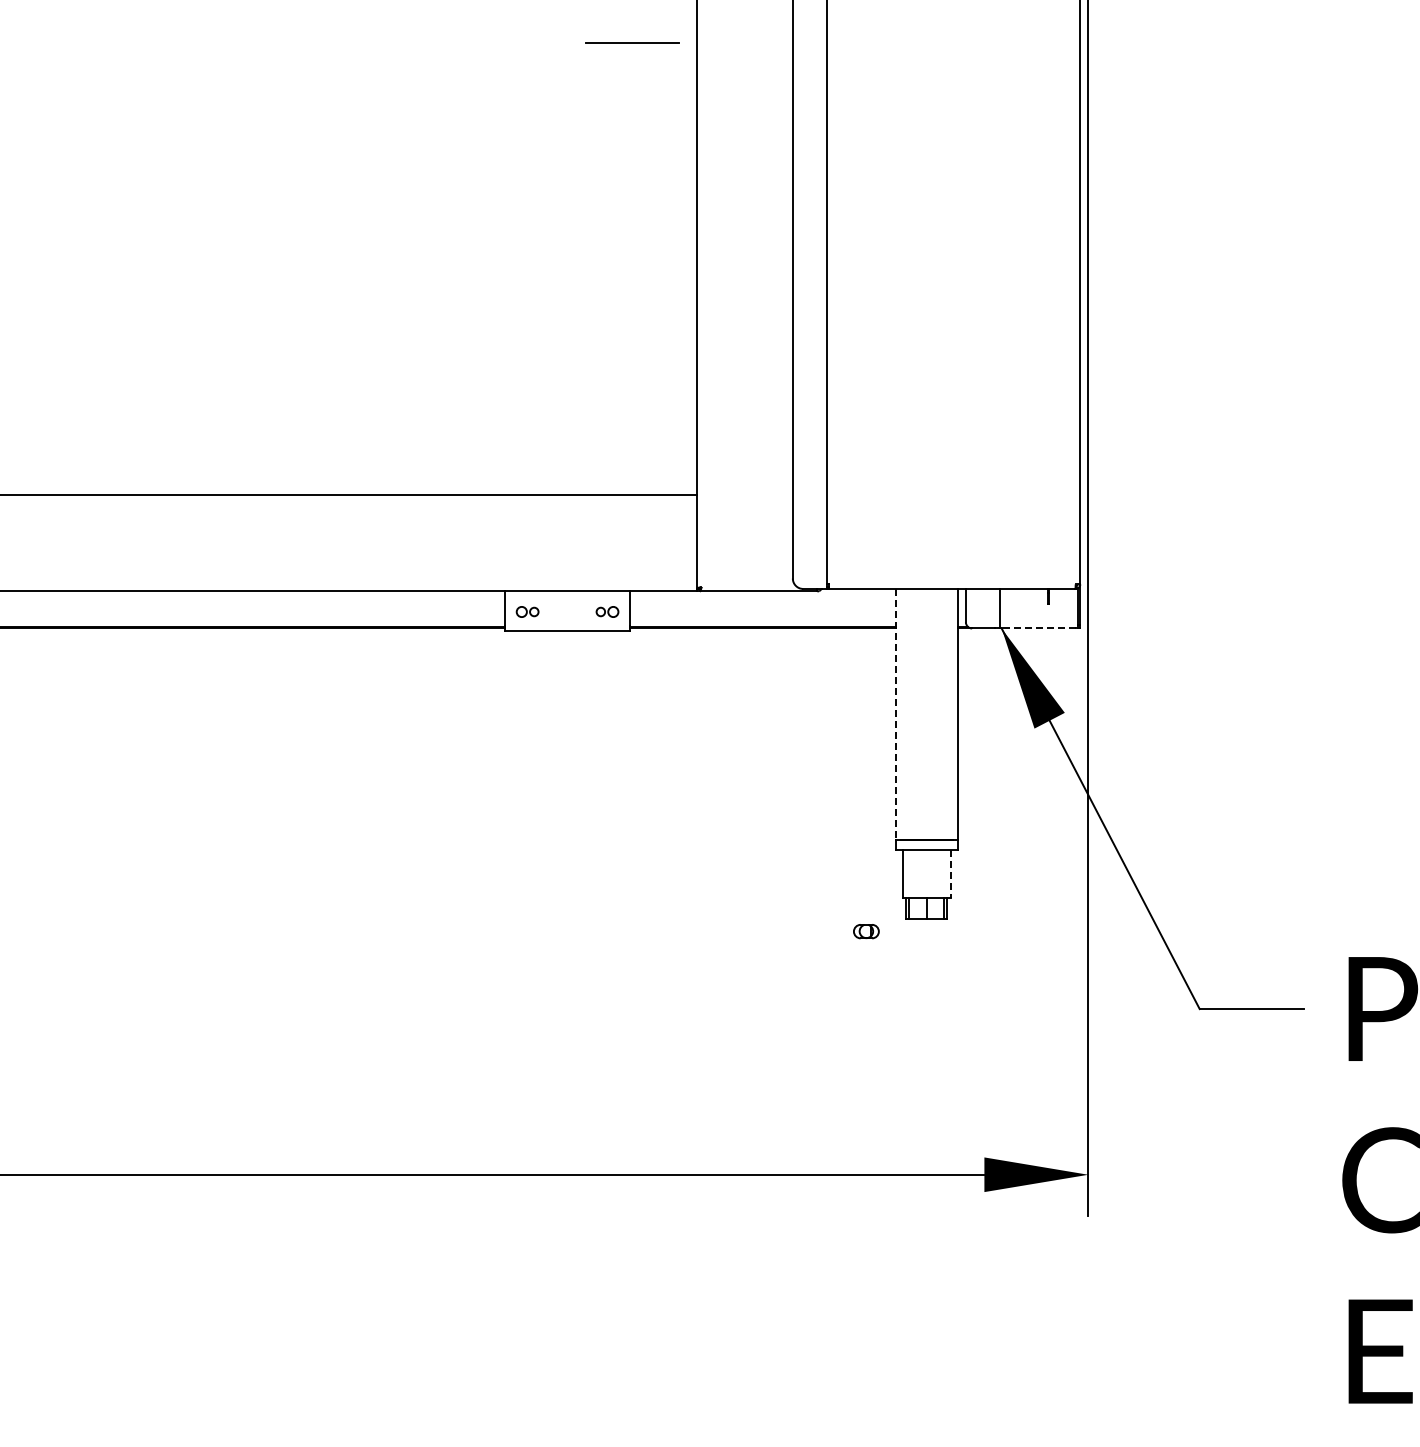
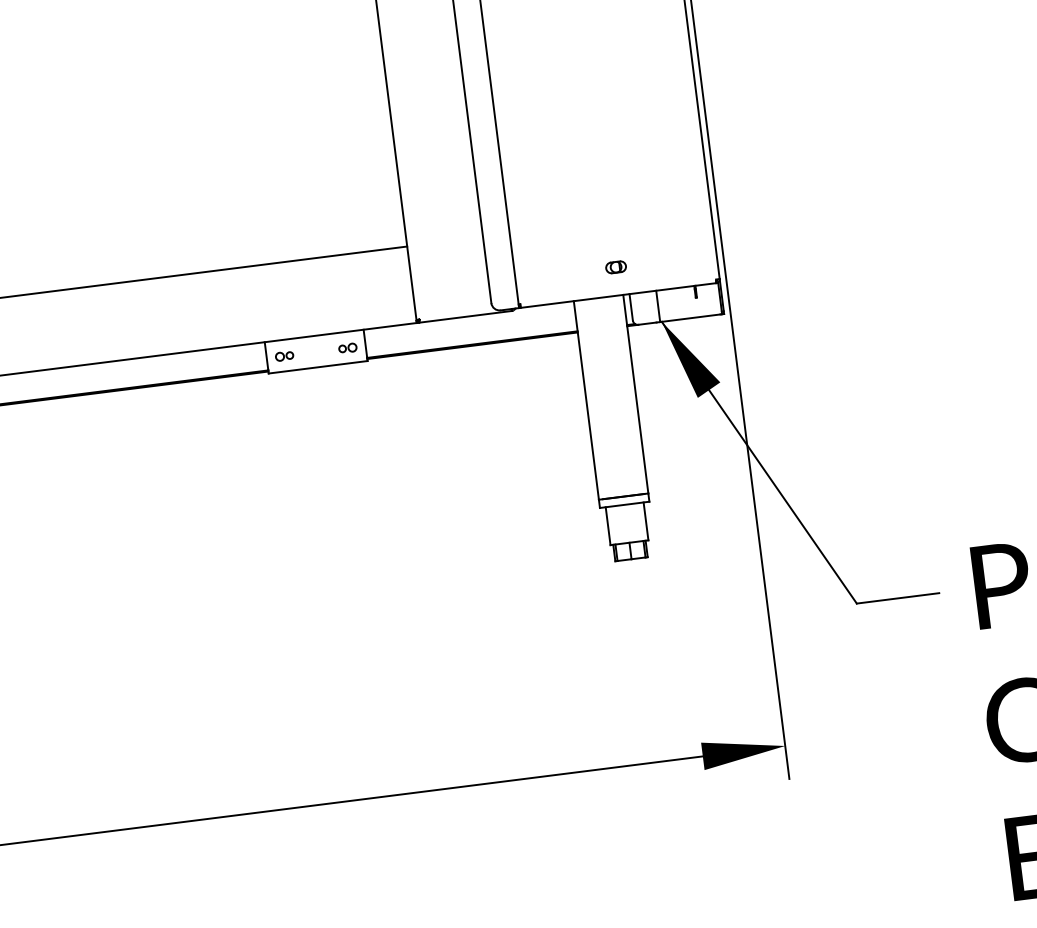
line: (1038, 628) -> (691, 318), dashed -> solid
line: (895, 714) -> (586, 400), dashed -> solid
line: (950, 873) -> (645, 521), dashed -> solid
part: (866, 931) -> (616, 267), moved

